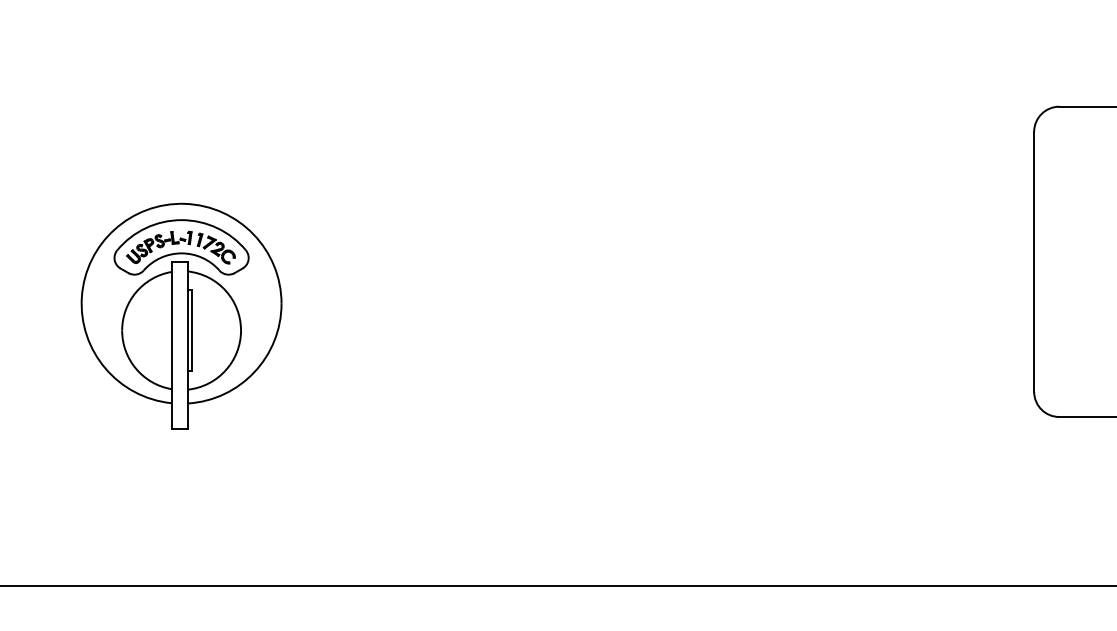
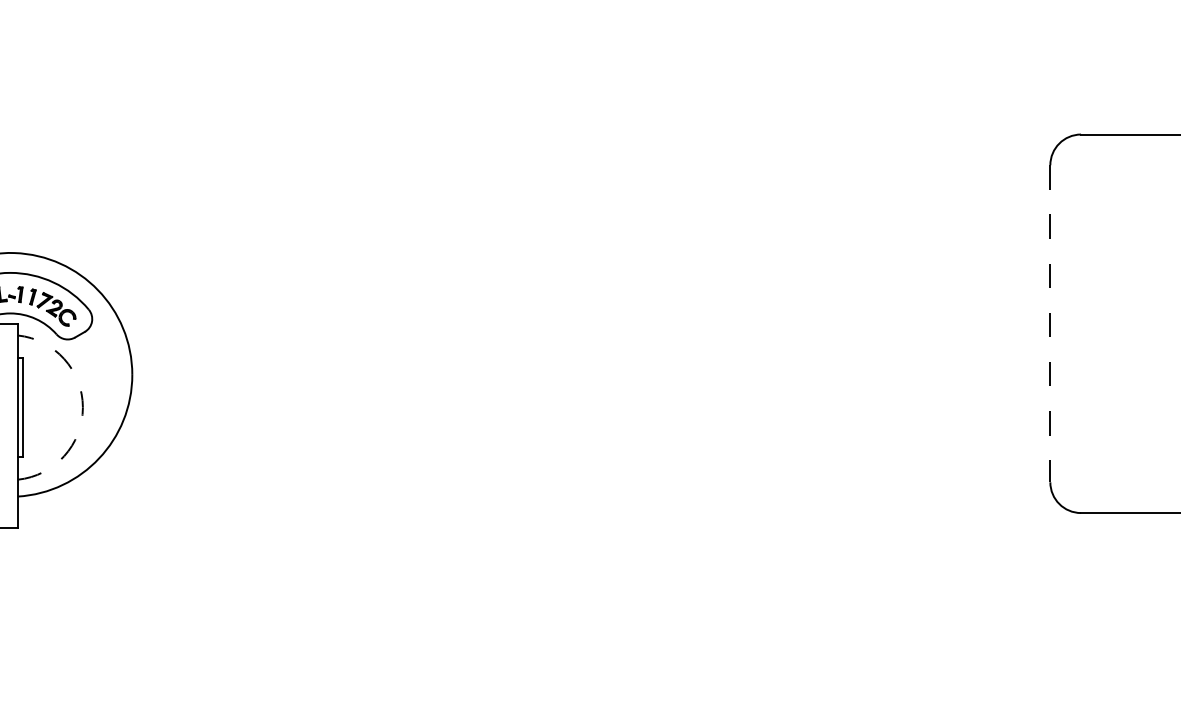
line: (1034, 261) -> (1050, 323), solid -> dashed
arc: (241, 330) -> (83, 407), solid -> dashed

